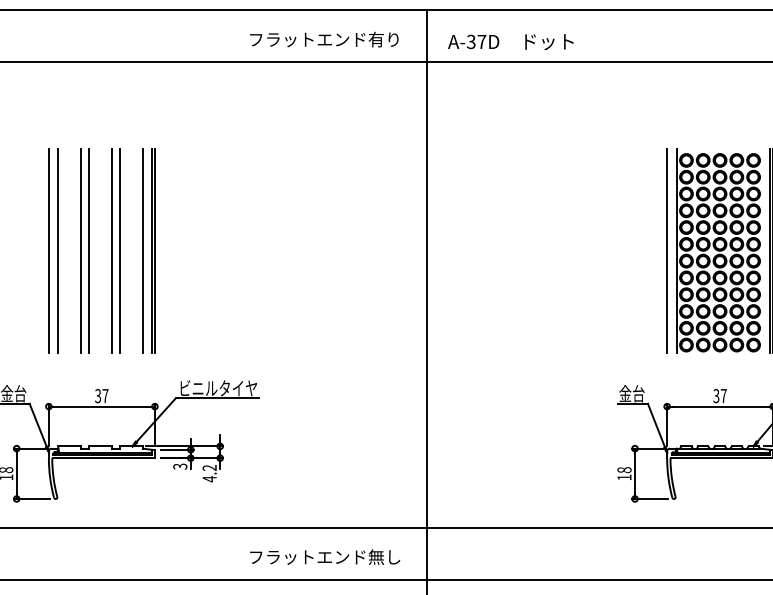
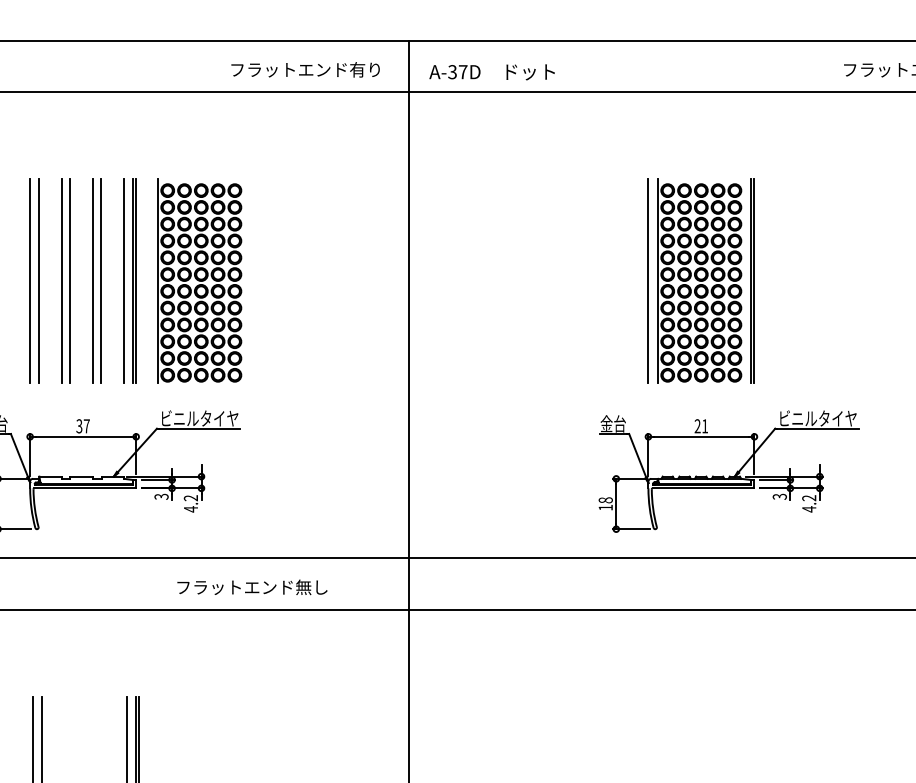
part: (218, 250) -> (199, 280), added
text: (720, 396) -> (701, 426), 37 -> 21
text: (325, 557) -> (252, 587), moved

